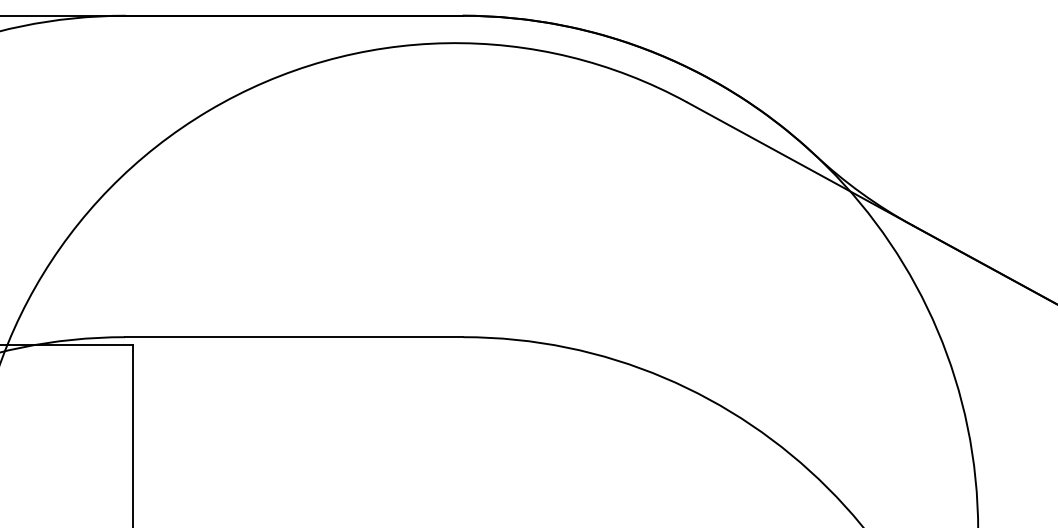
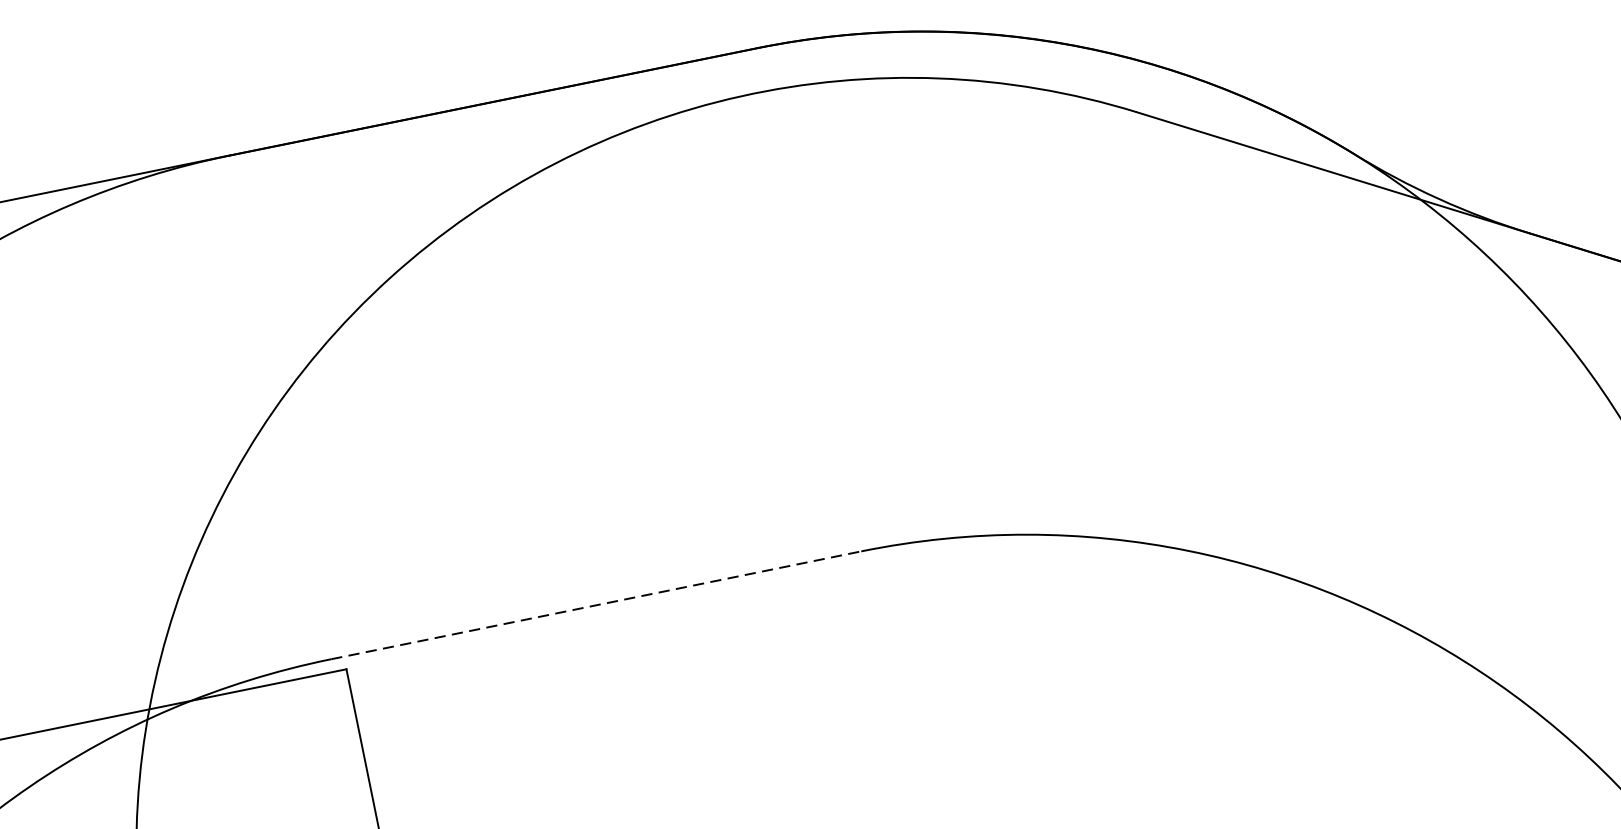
line: (294, 337) -> (596, 605), solid -> dashed

